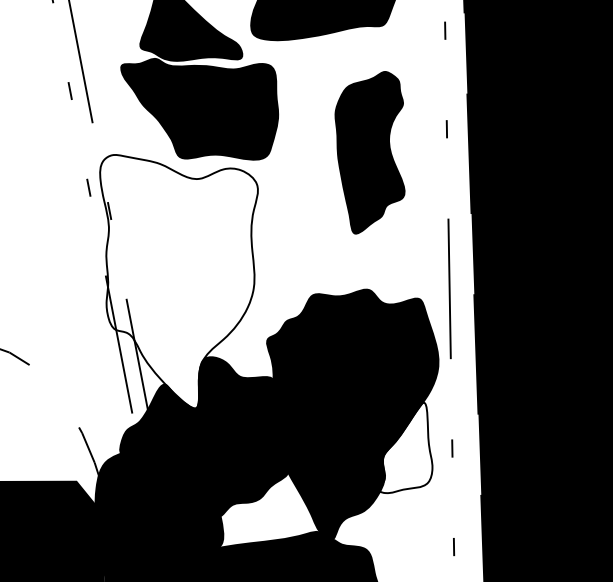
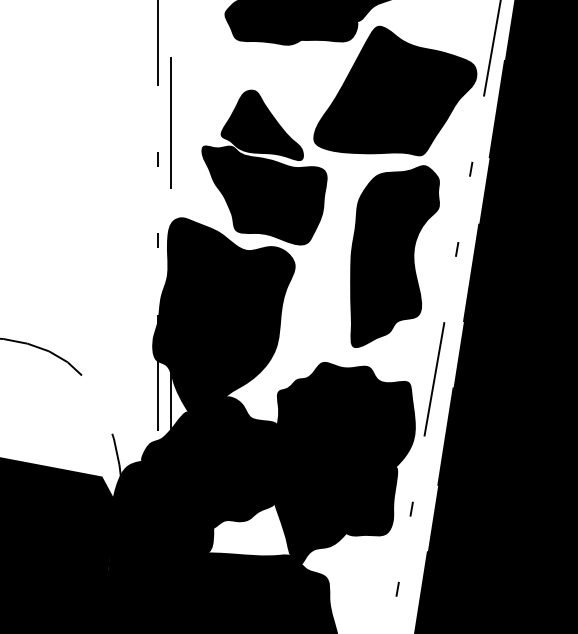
part: (374, 151) -> (394, 256), size x1.43
fill: (186, 275) -> (223, 327), added
fill: (402, 448) -> (371, 501), added

